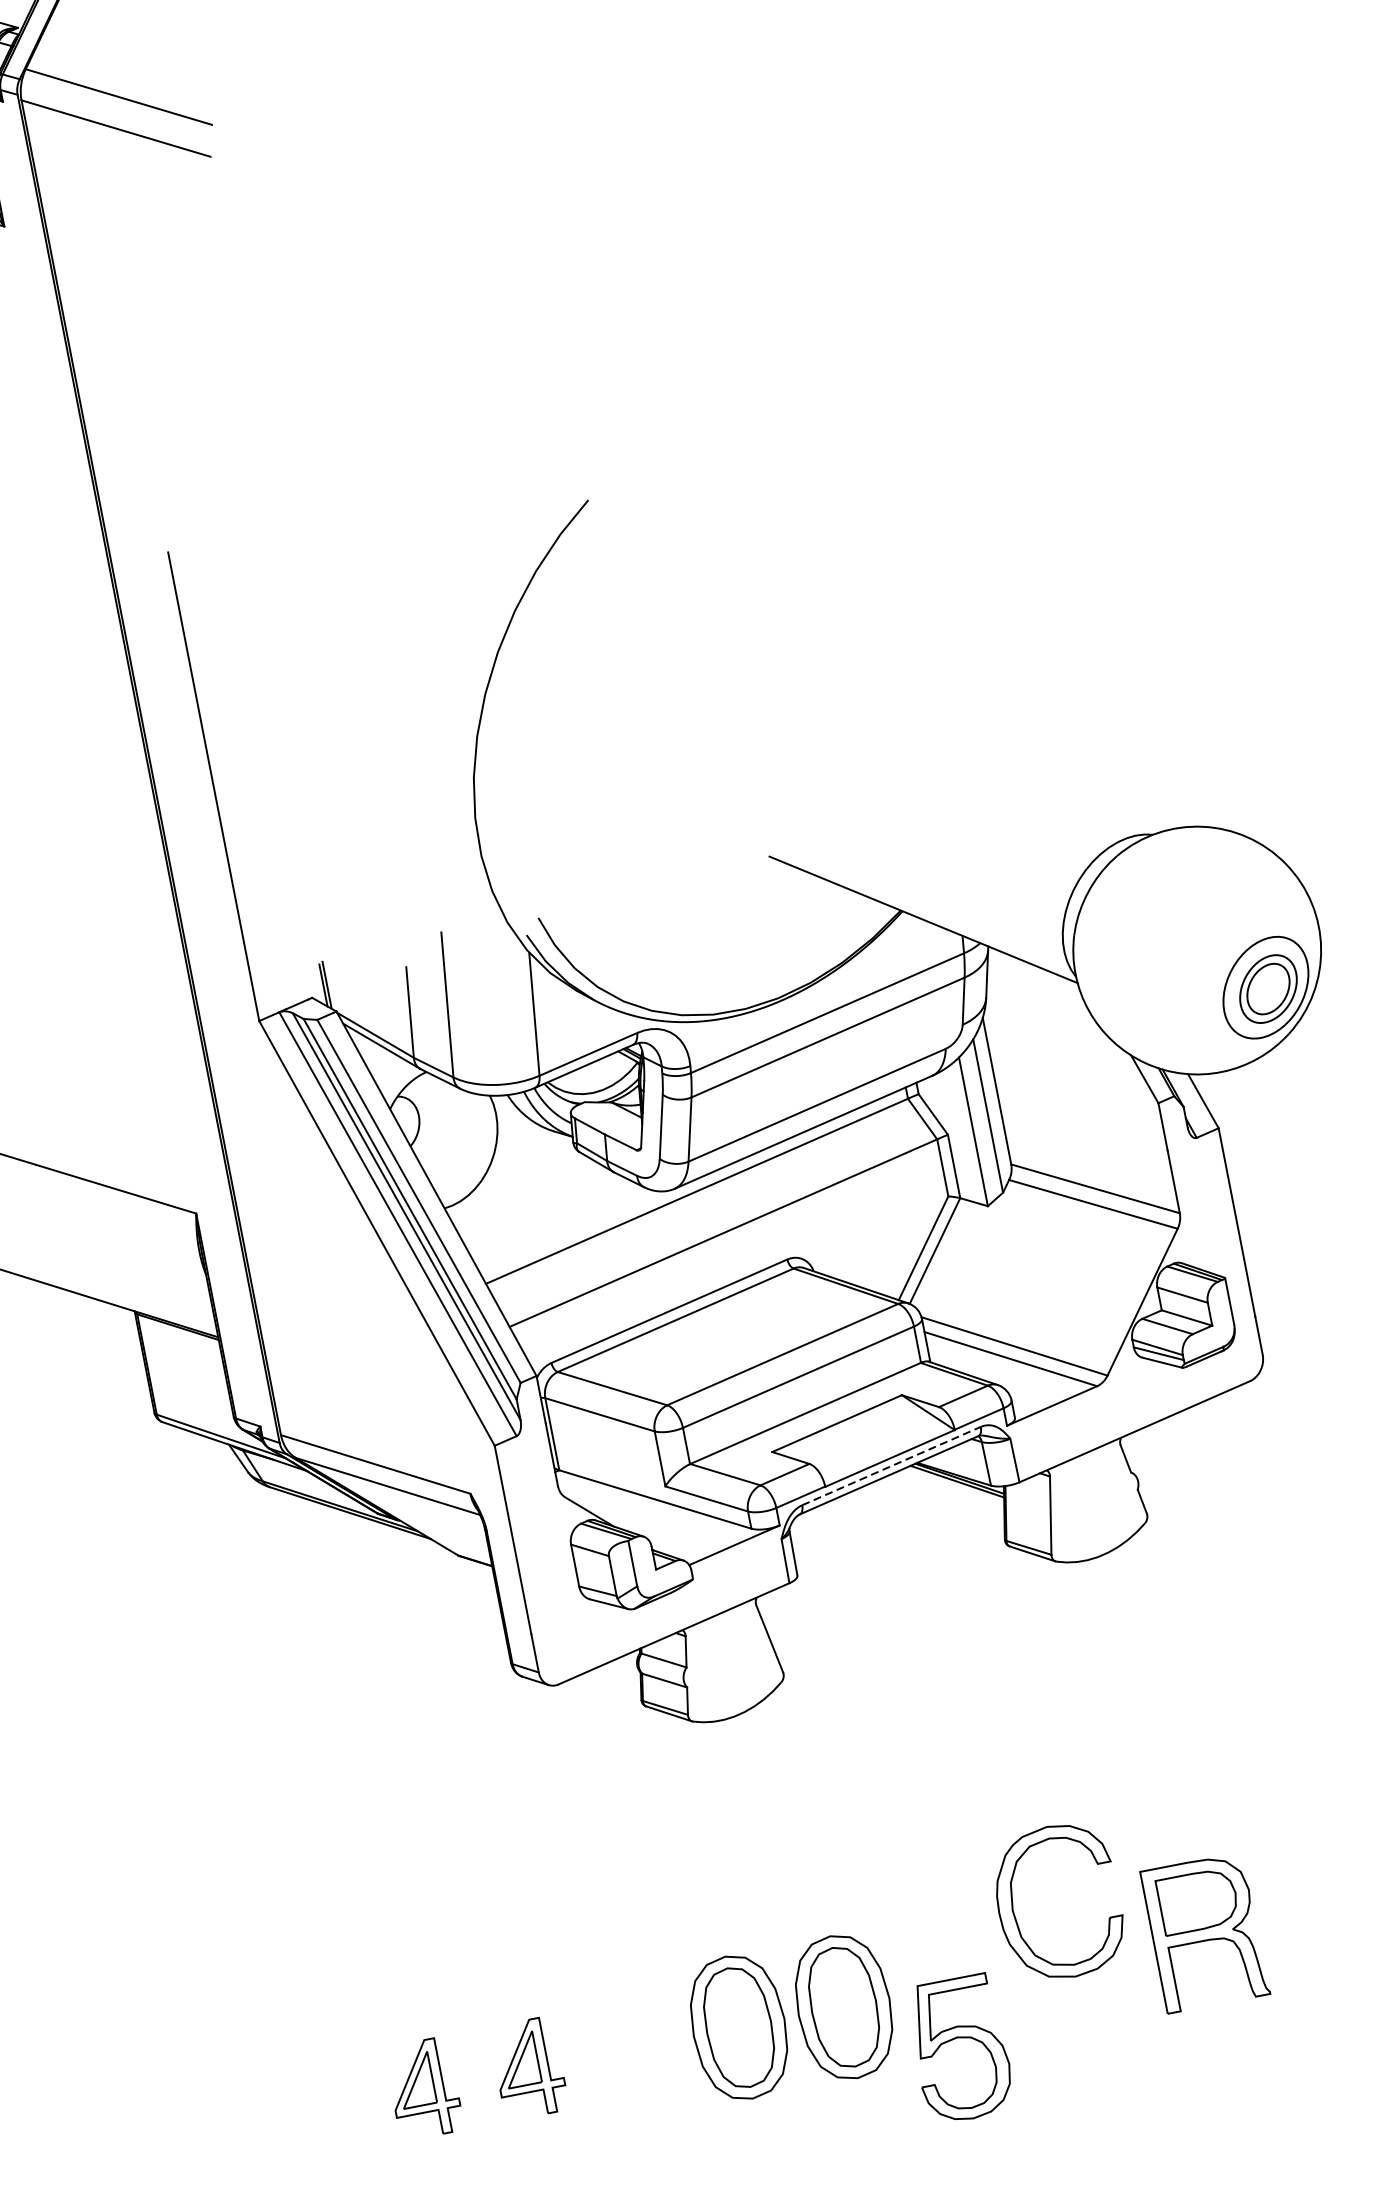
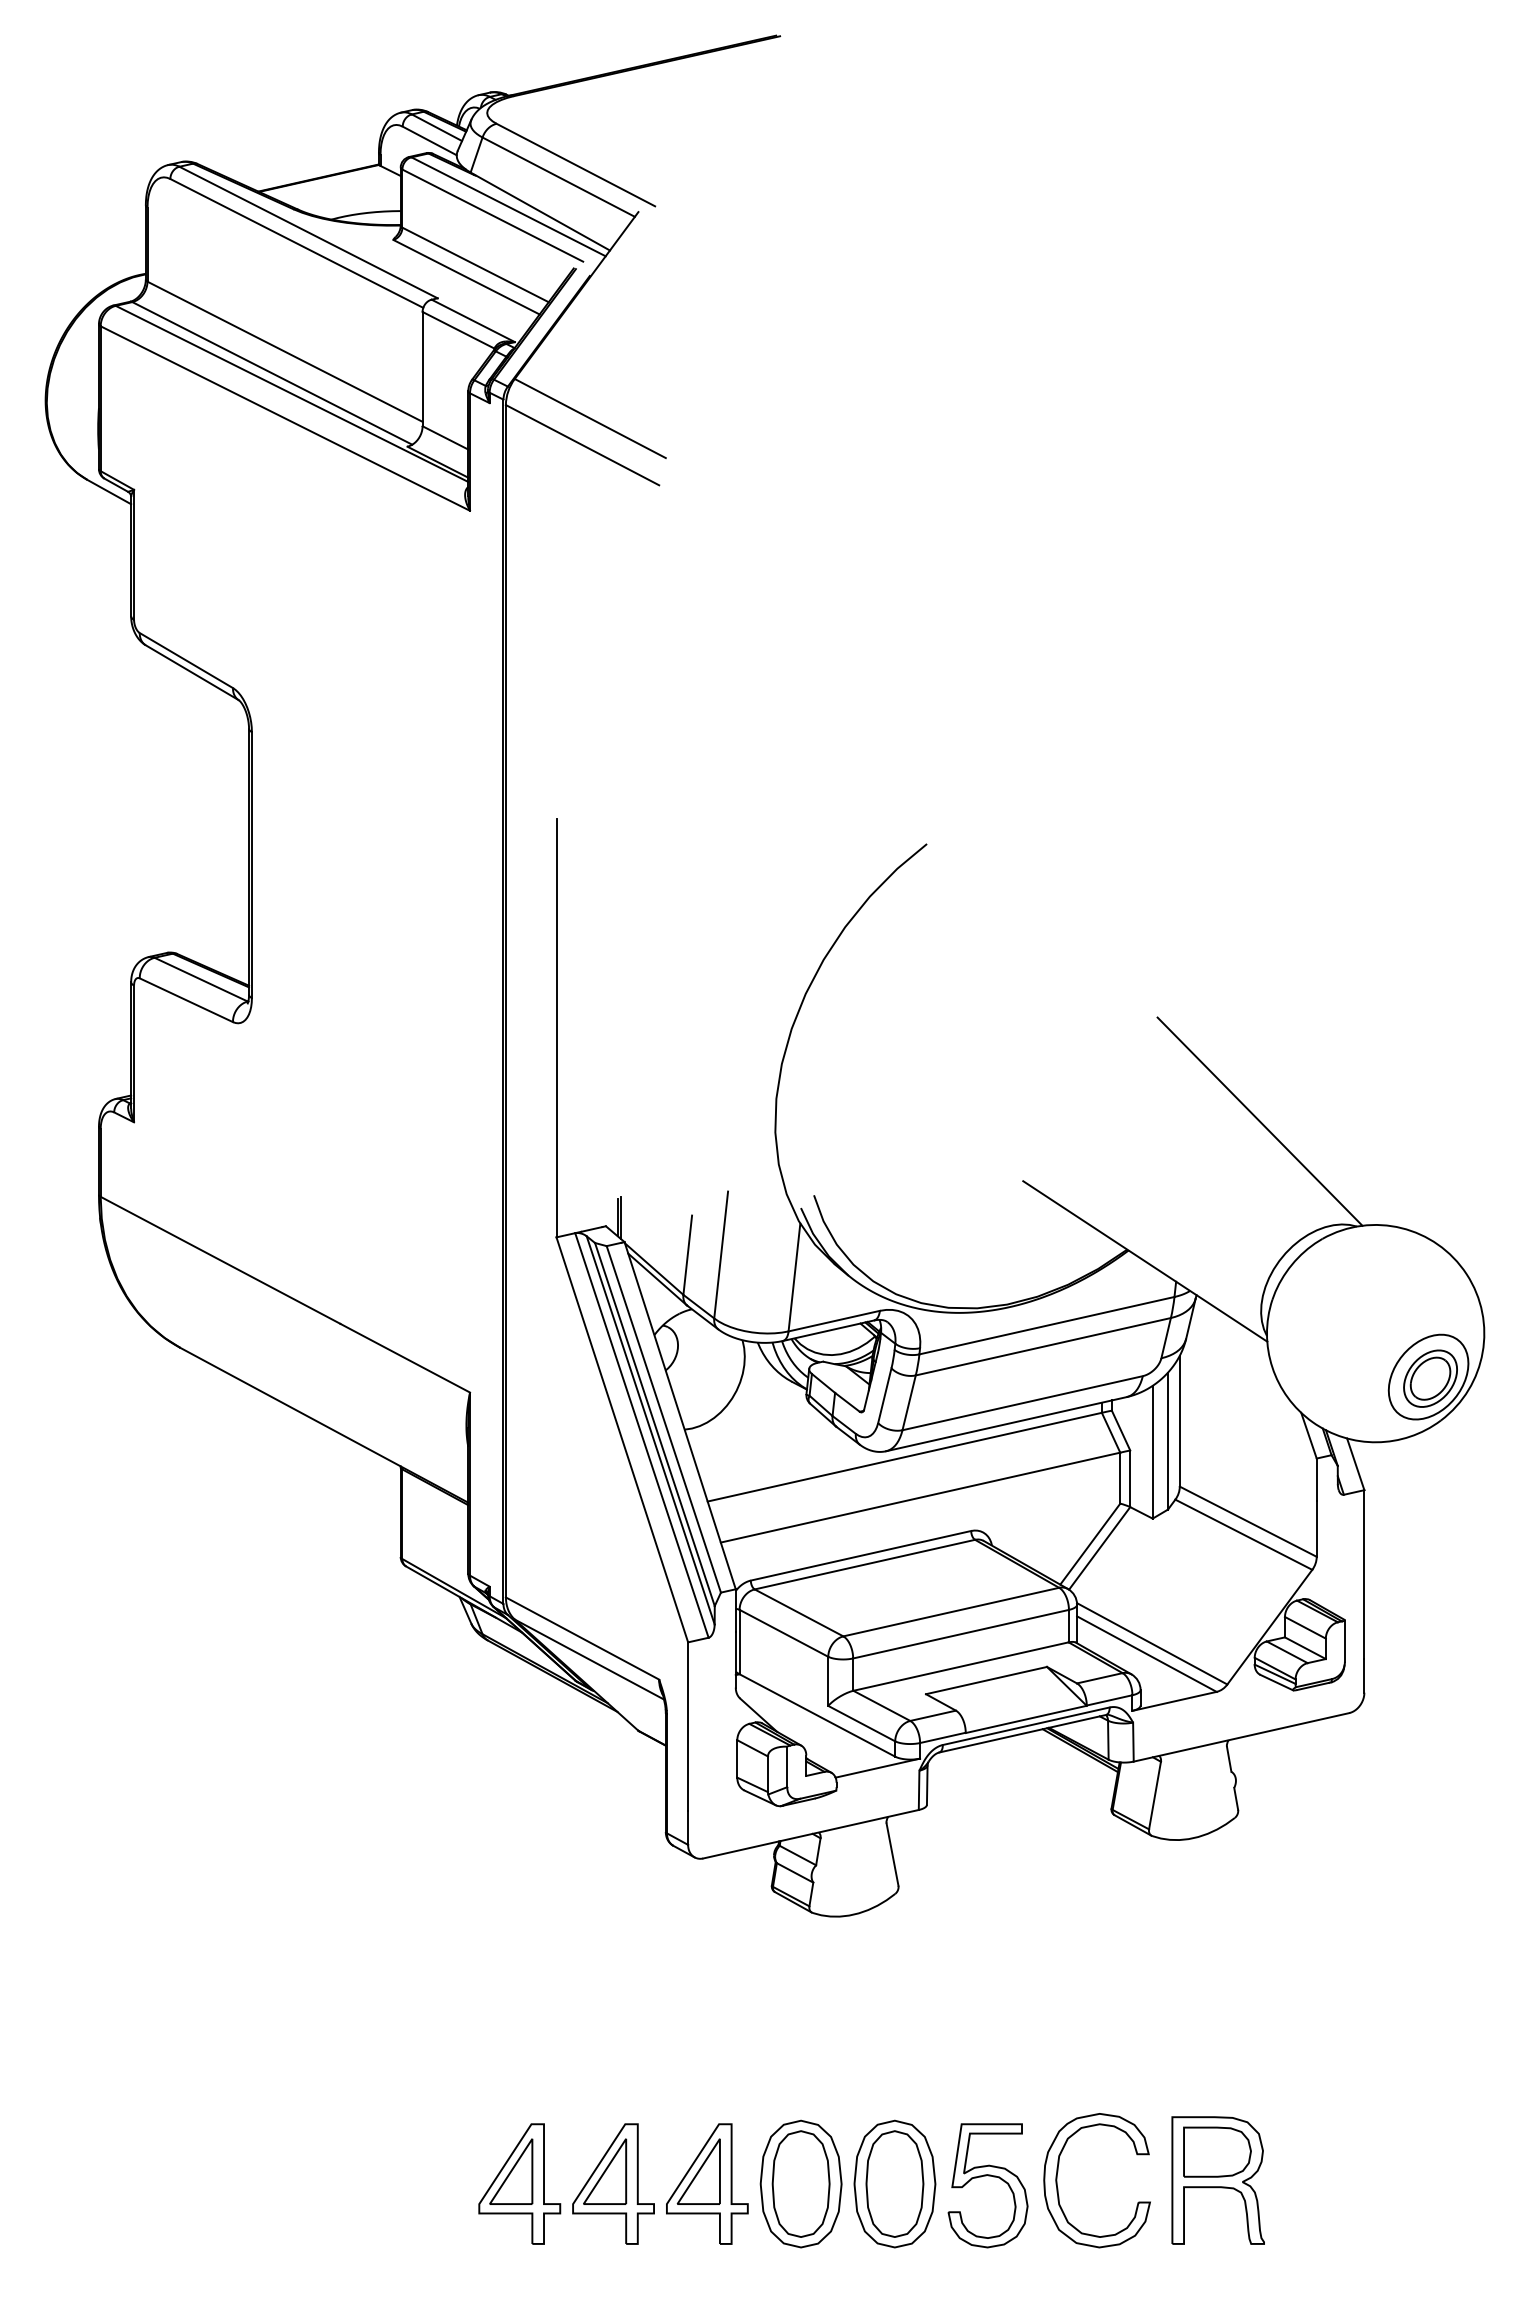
line: (1021, 738) -> (1259, 1121), added
line: (891, 1466) -> (1026, 1726), dashed -> solid
part: (1013, 1901) -> (1058, 2172), moved
part: (956, 2039) -> (986, 2176), moved
part: (634, 2047) -> (707, 2183), added
part: (528, 2067) -> (613, 2183), size x1.43
part: (423, 2088) -> (519, 2183), size x1.43

